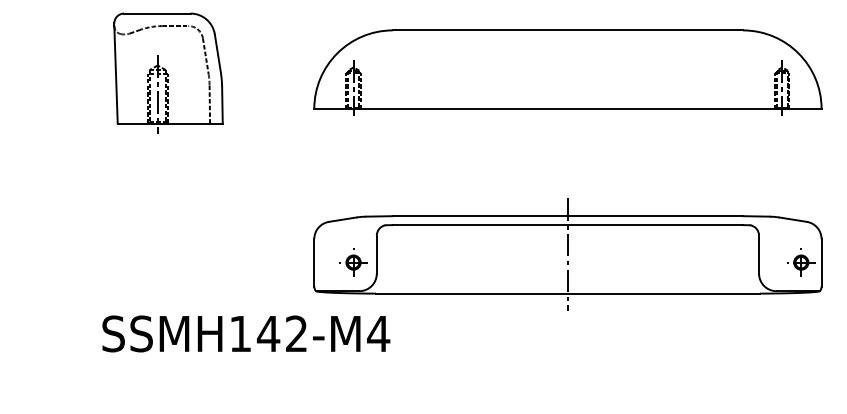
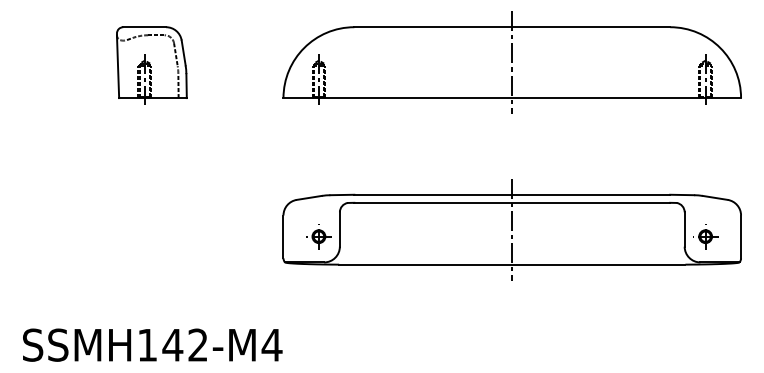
line: (567, 69) -> (511, 62), added
part: (167, 72) -> (151, 65), size x0.71
part: (801, 262) -> (705, 236), moved
text: (246, 333) -> (152, 344), moved

